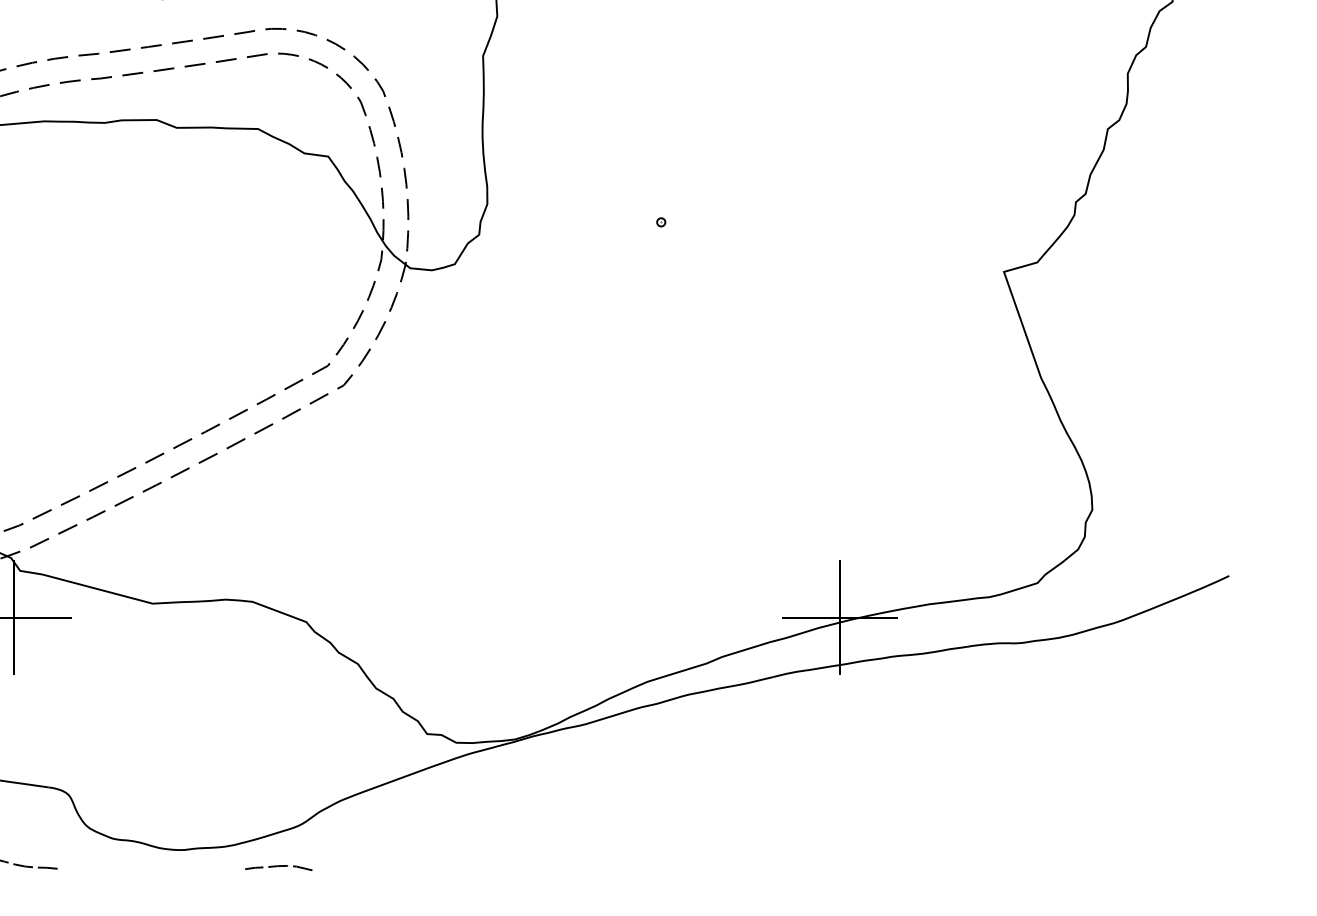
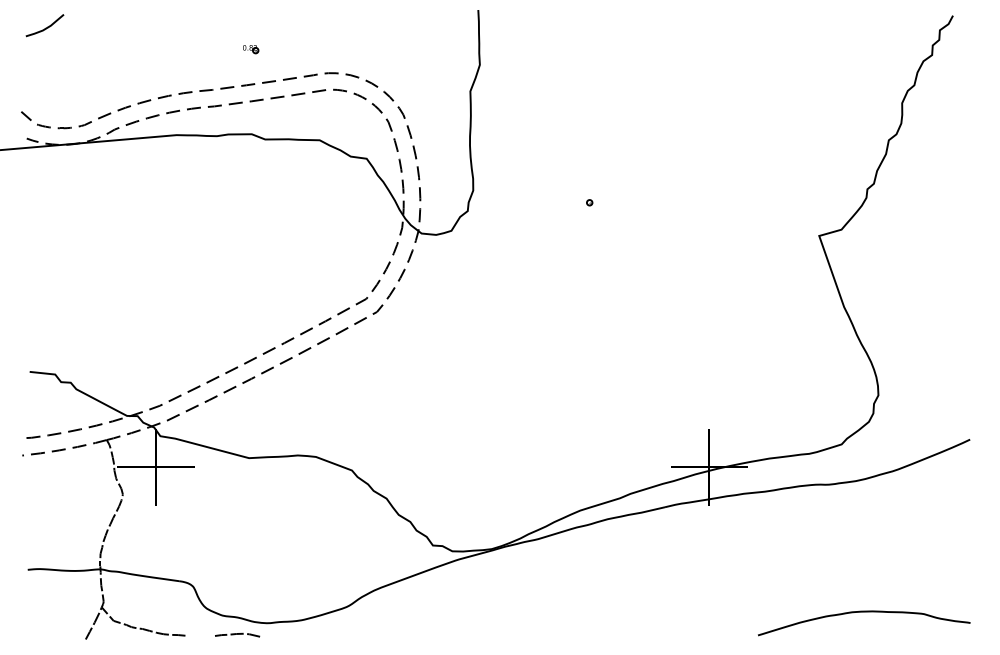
curve: (1071, 834) -> (864, 612), added
curve: (278, 866) -> (237, 634), moved

